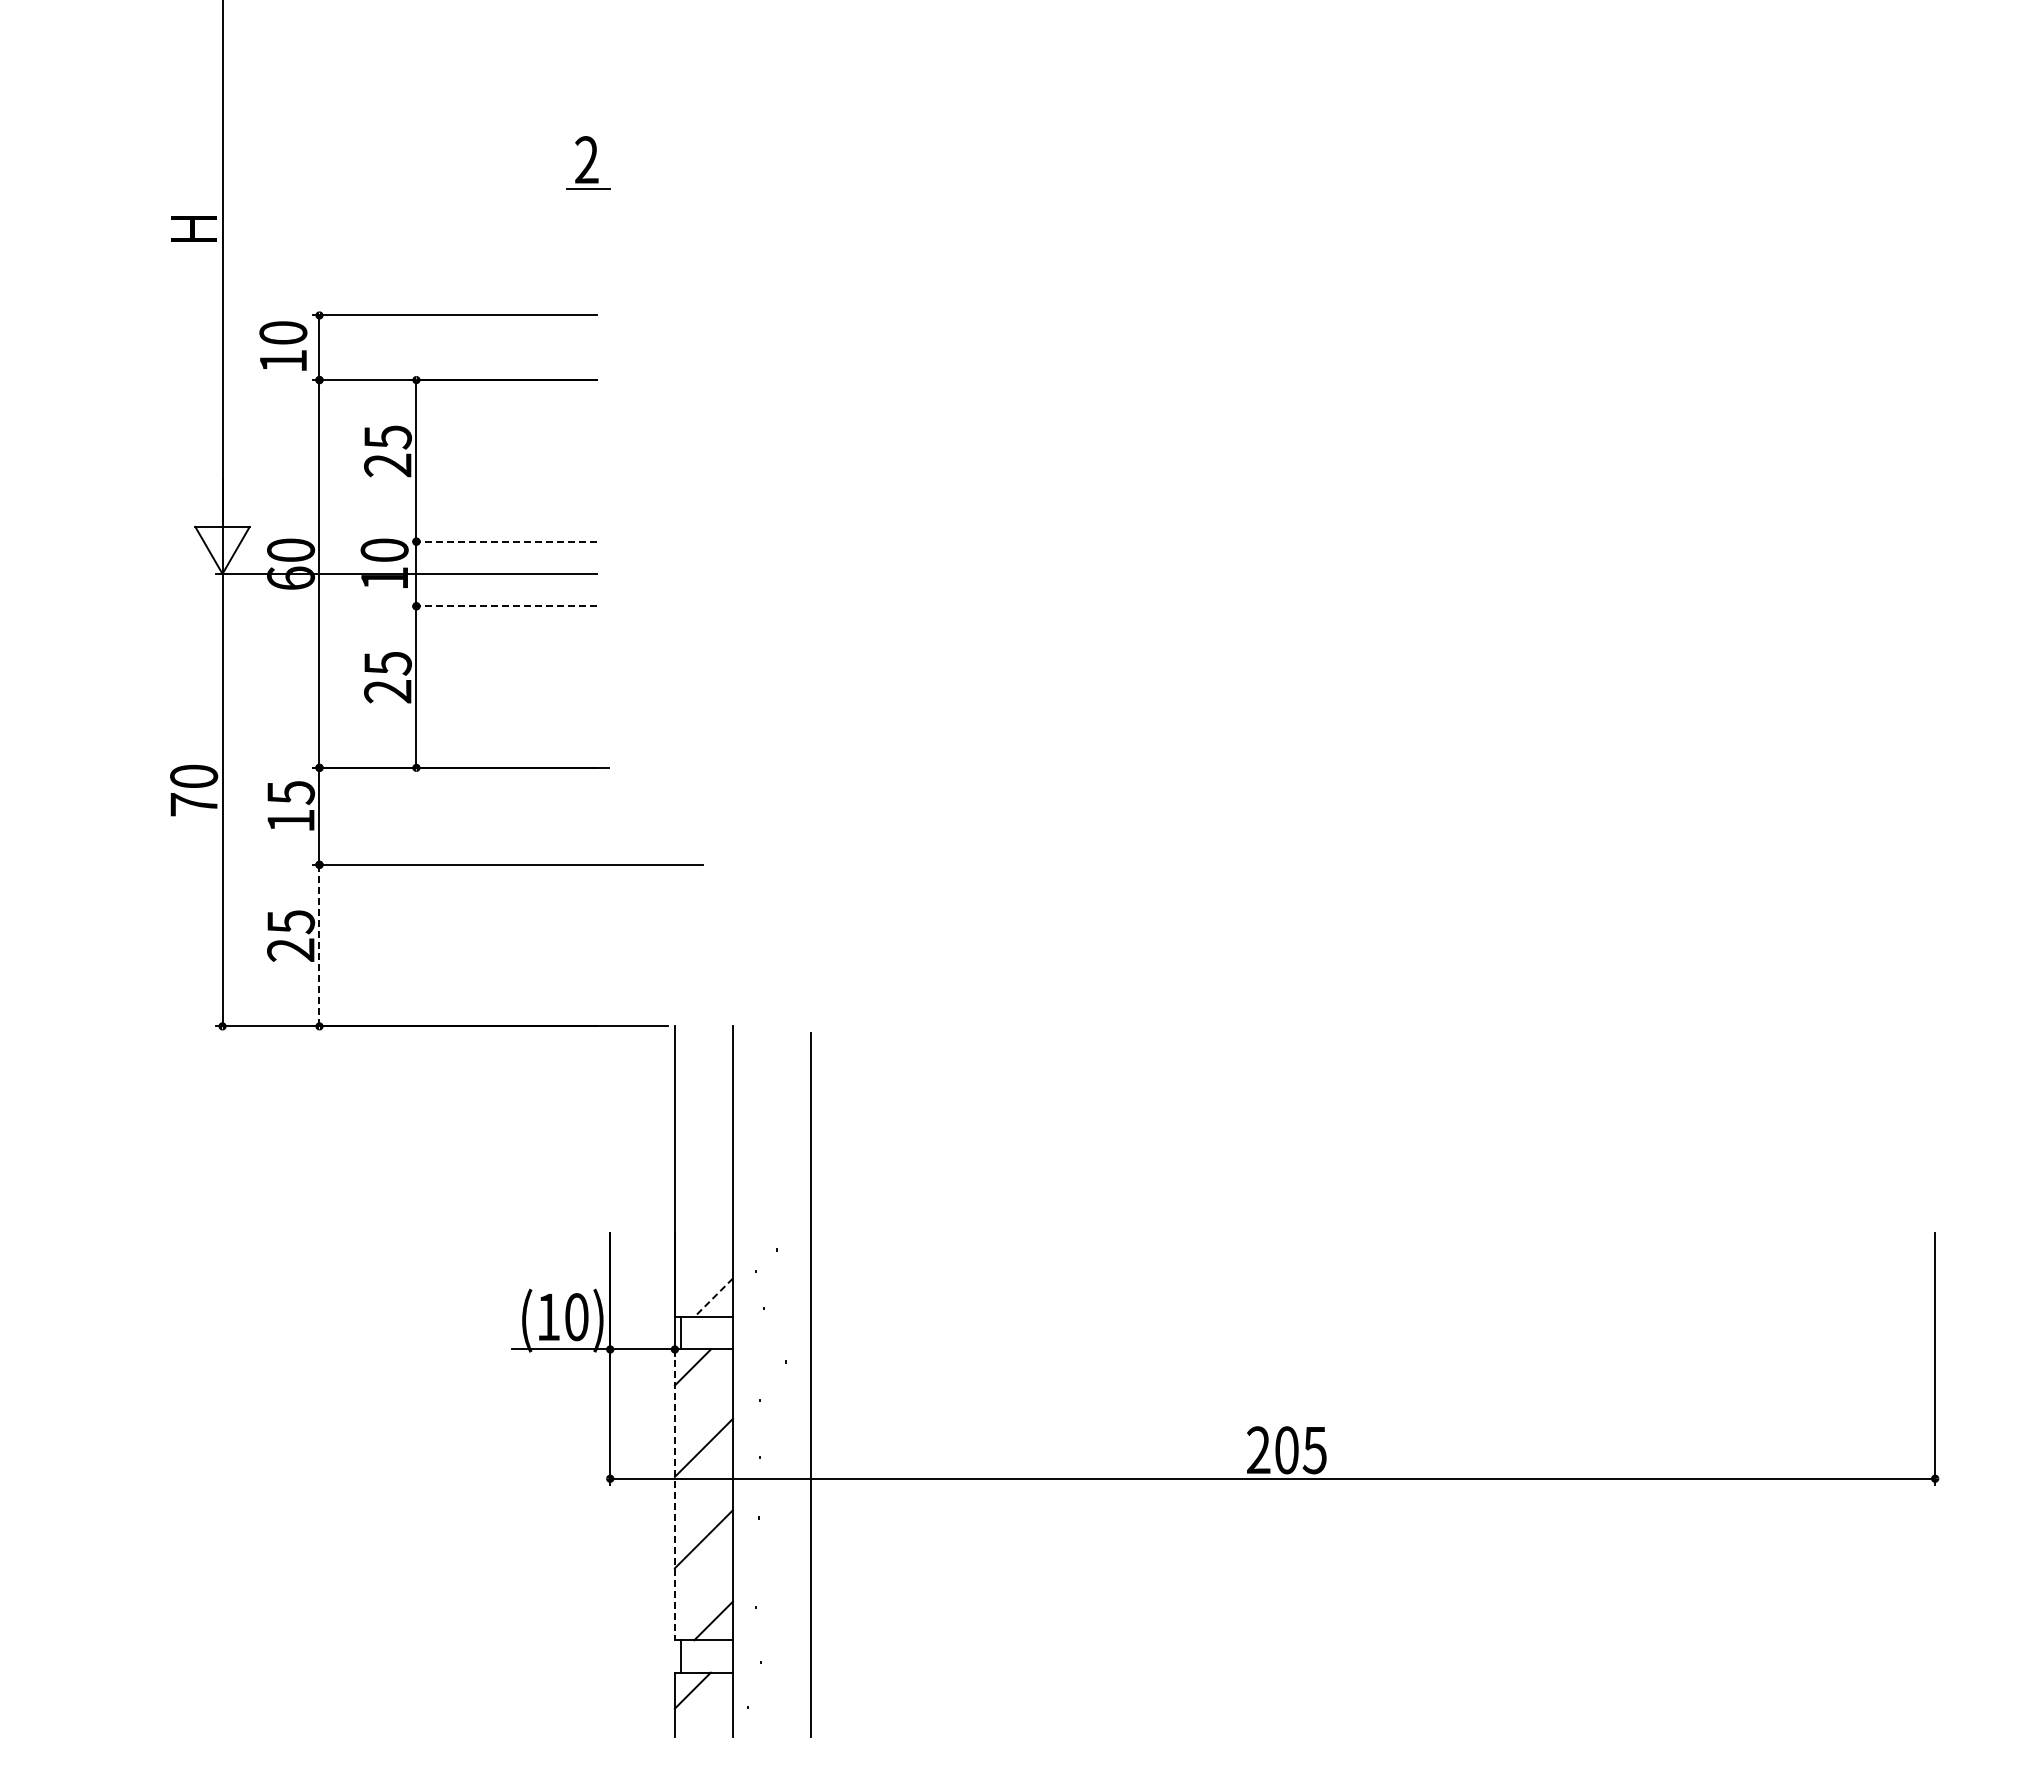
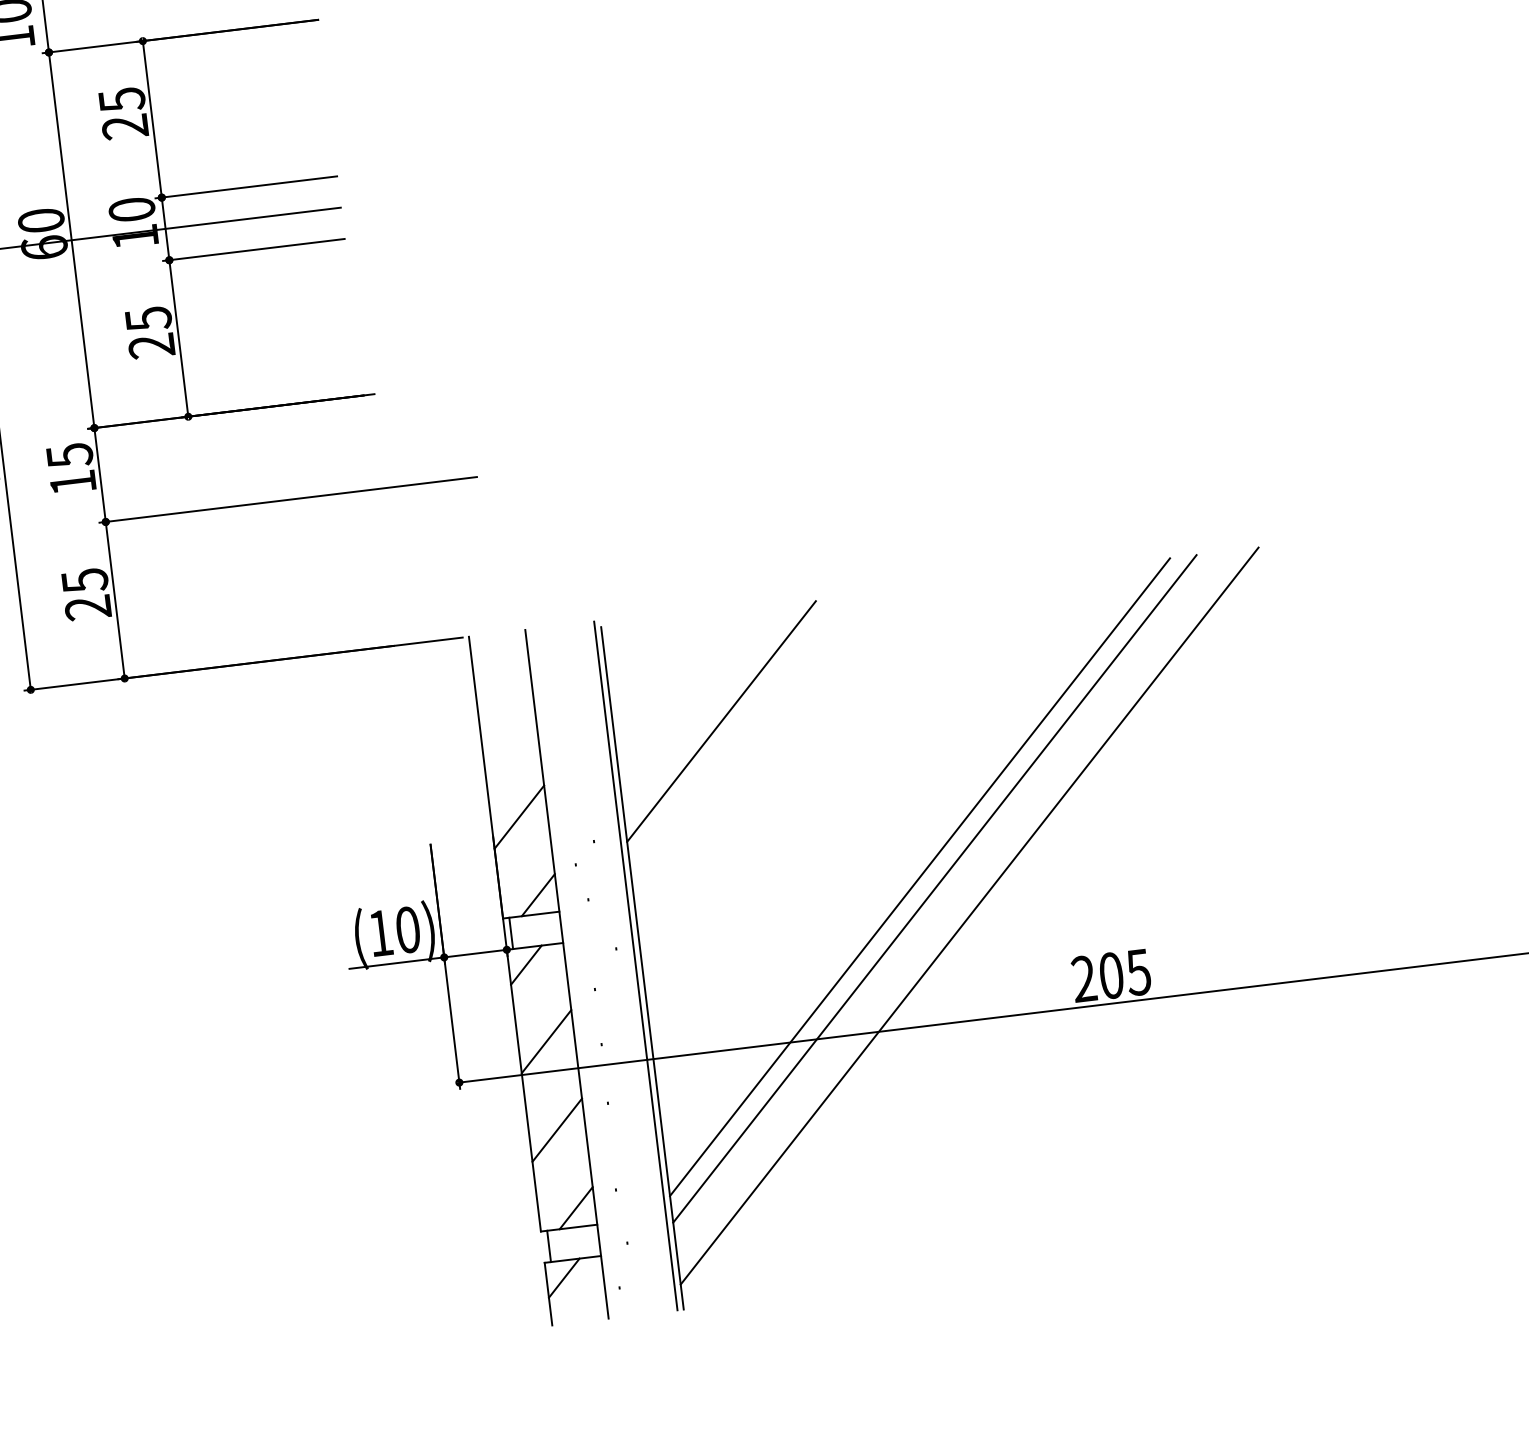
line: (503, 541) -> (246, 187), dashed -> solid
line: (503, 606) -> (253, 250), dashed -> solid
line: (319, 945) -> (115, 600), dashed -> solid
line: (921, 1143) -> (721, 721), added
line: (703, 1216) -> (518, 817), added
line: (713, 1298) -> (538, 895), dashed -> solid
line: (1103, 1326) -> (919, 877), added
line: (1117, 1339) -> (934, 888), added
line: (1149, 1371) -> (969, 915), added
line: (804, 1381) -> (636, 965), added
line: (674, 1495) -> (523, 1091), dashed -> solid

